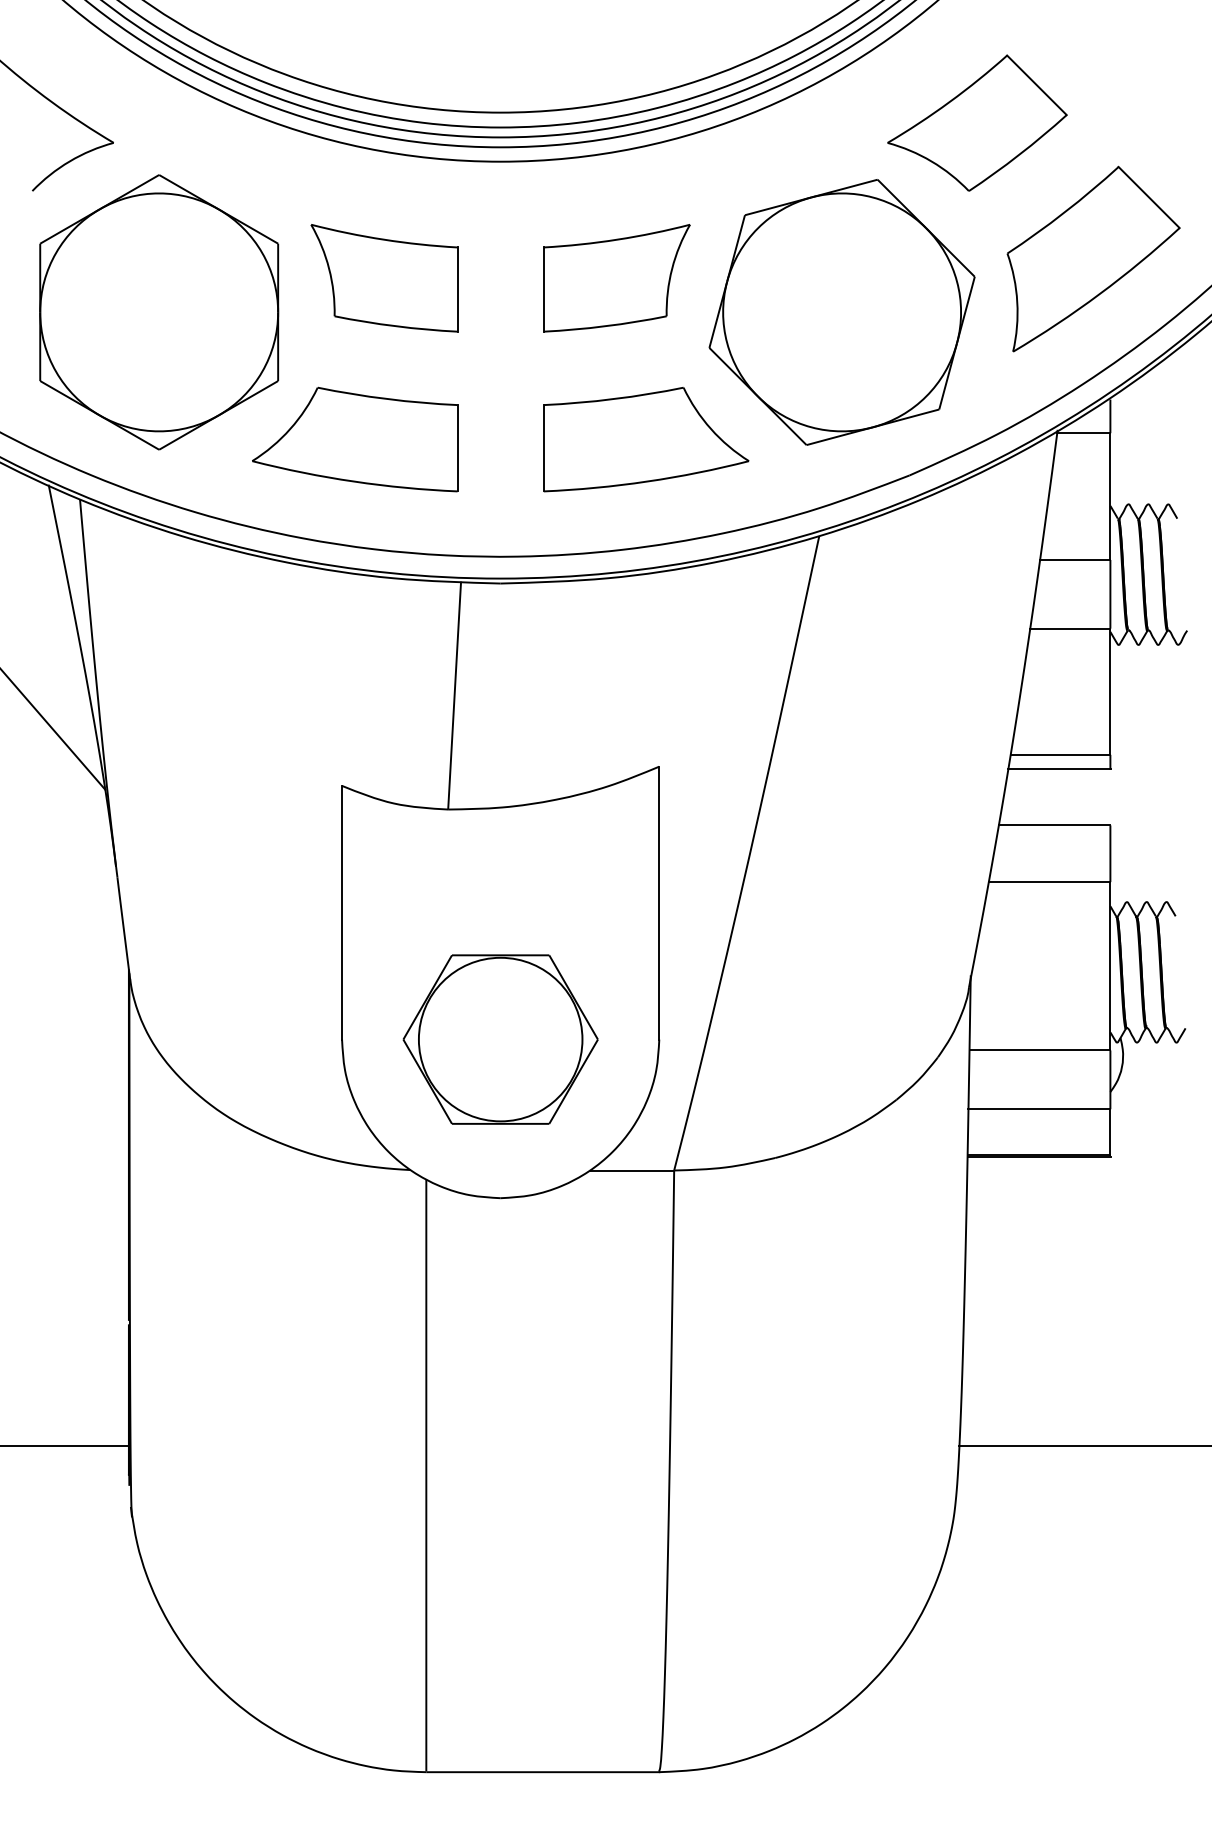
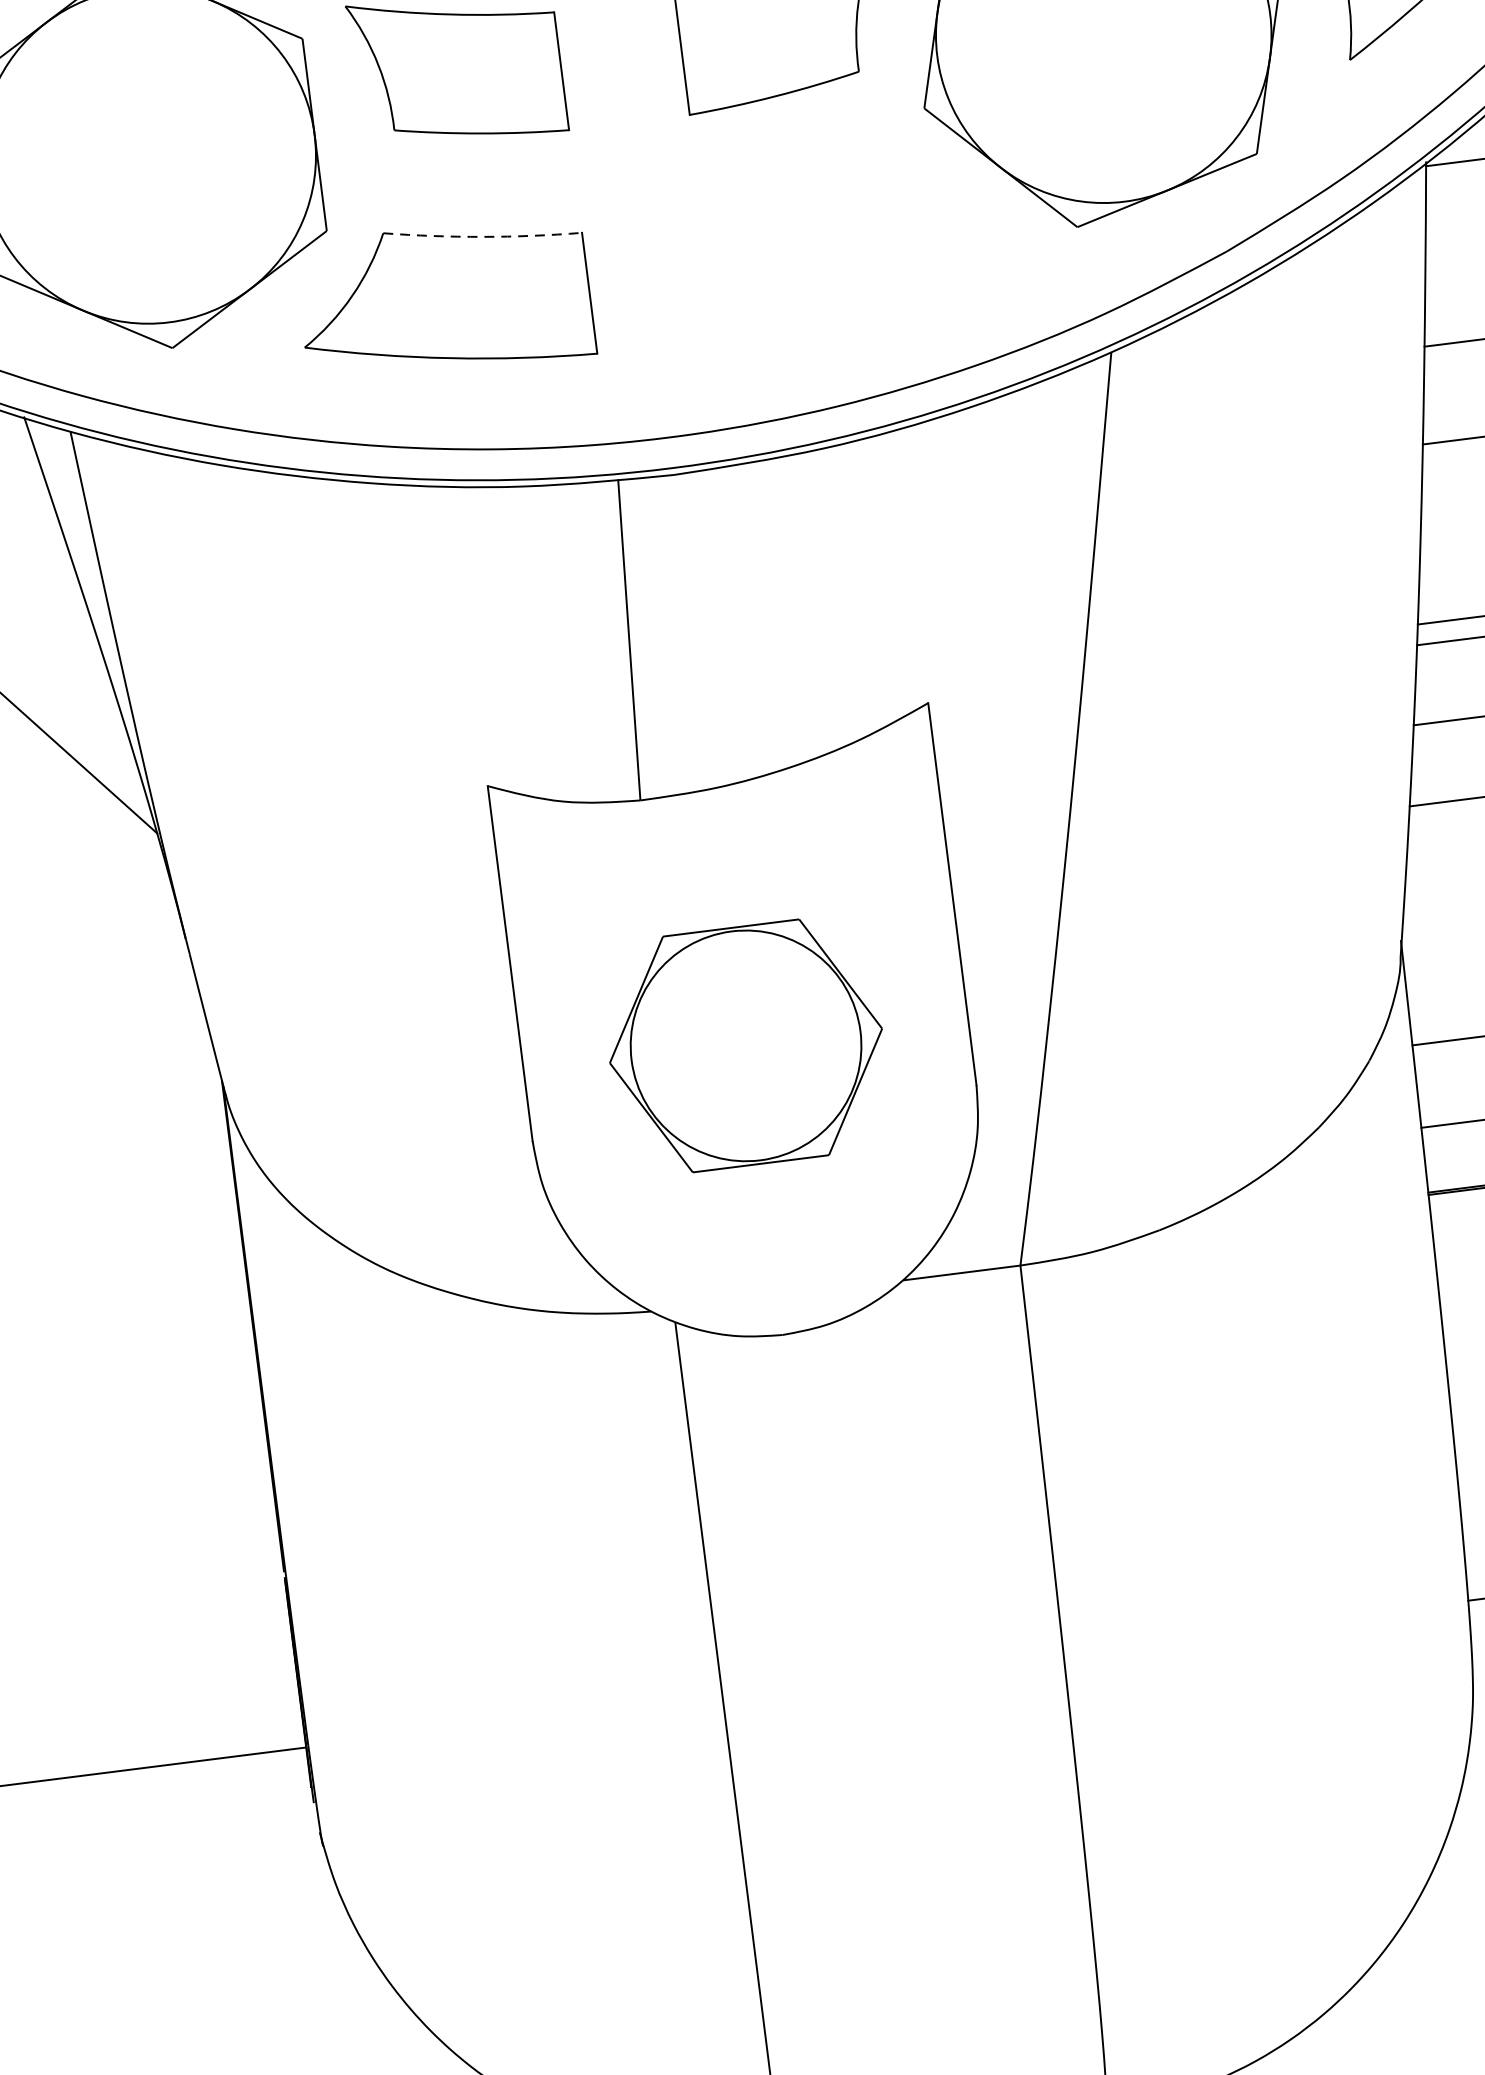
arc: (387, 399) -> (483, 237), solid -> dashed
part: (646, 439) -> (852, 247), removed
part: (500, 1039) -> (745, 1045), moved

